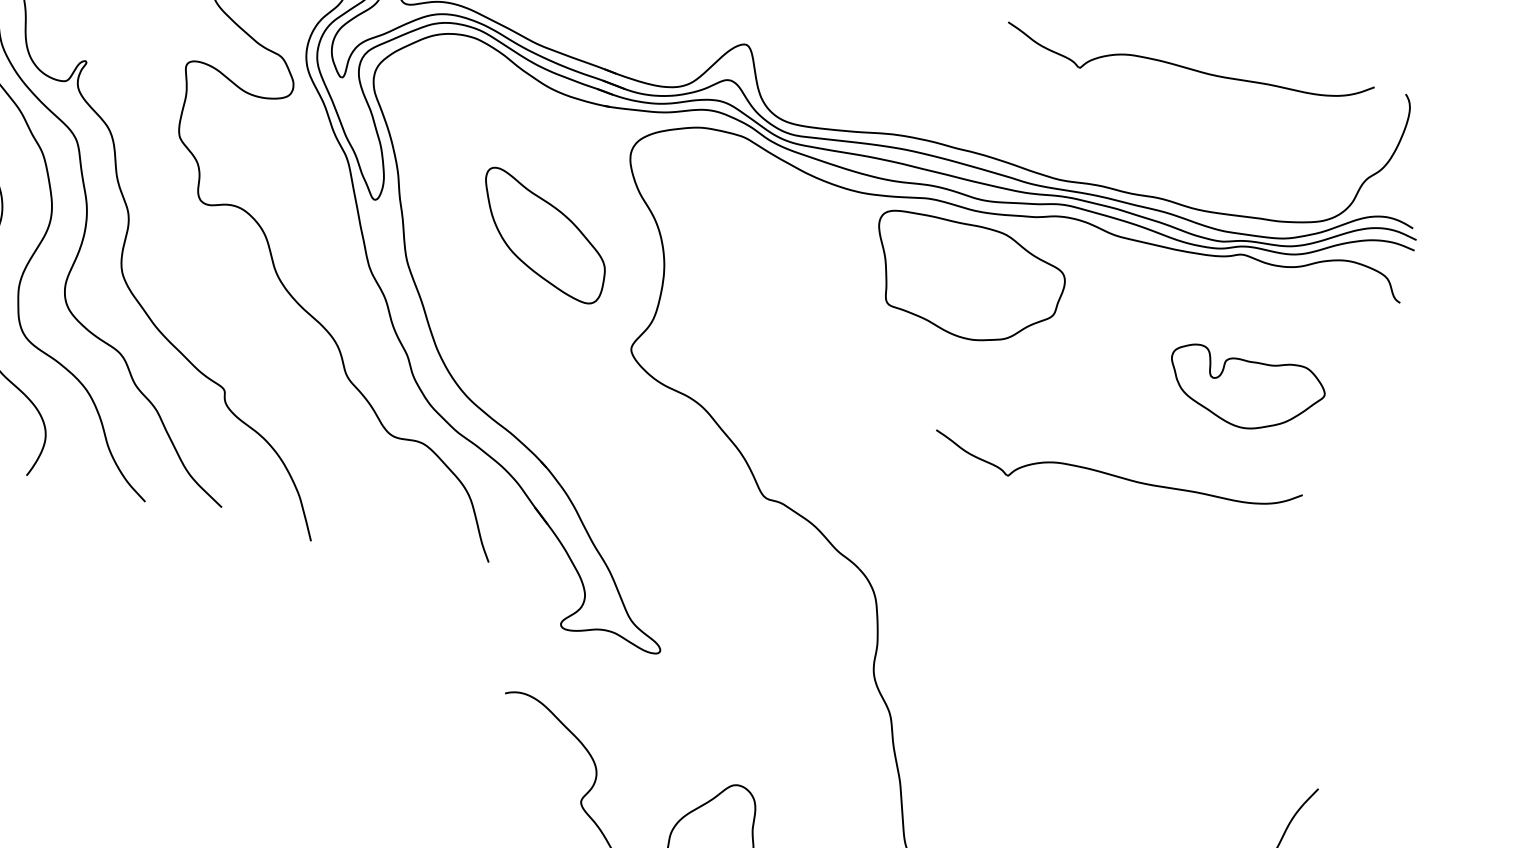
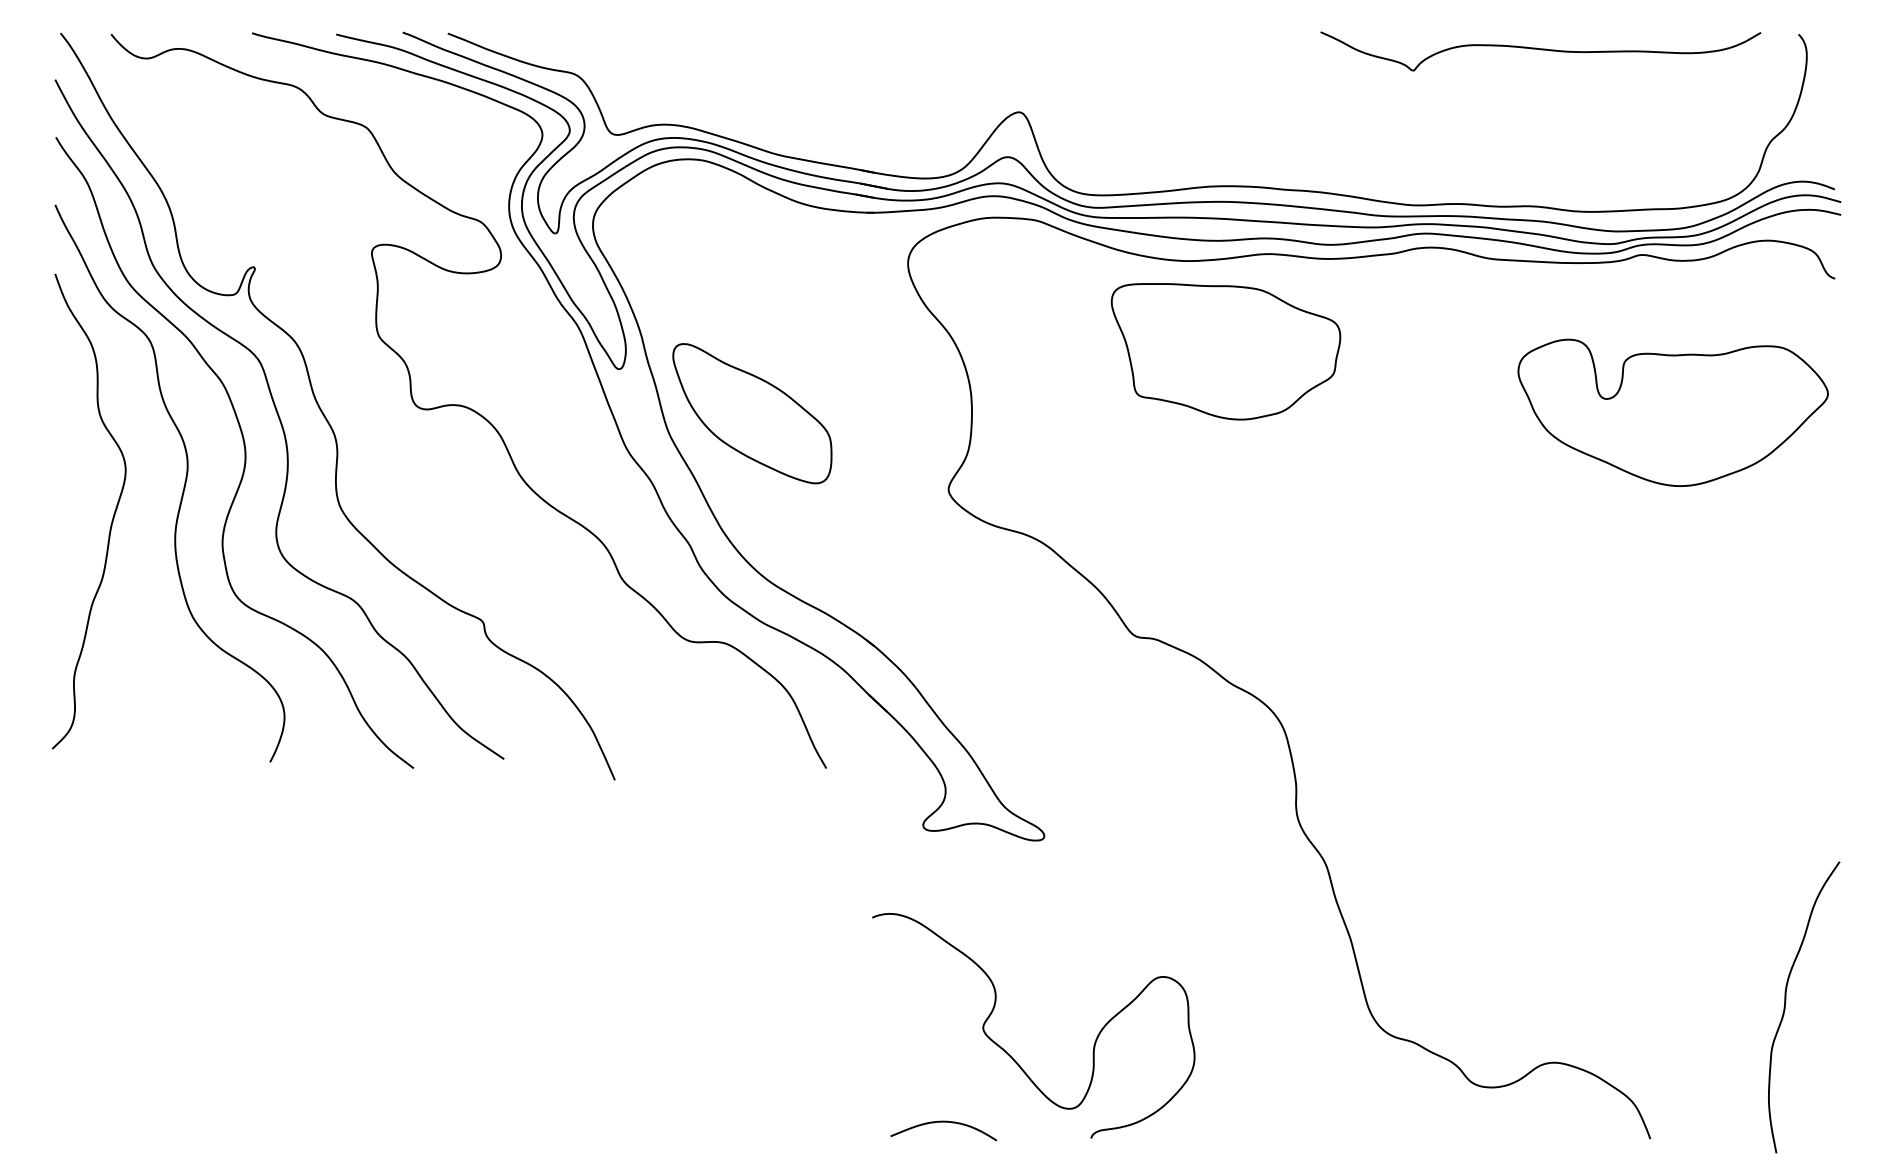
part: (543, 235) -> (752, 413), moved
part: (966, 280) -> (1225, 351), moved
part: (1245, 390) -> (1672, 412), size x1.67
part: (1116, 478) -> (1540, 541), removed

